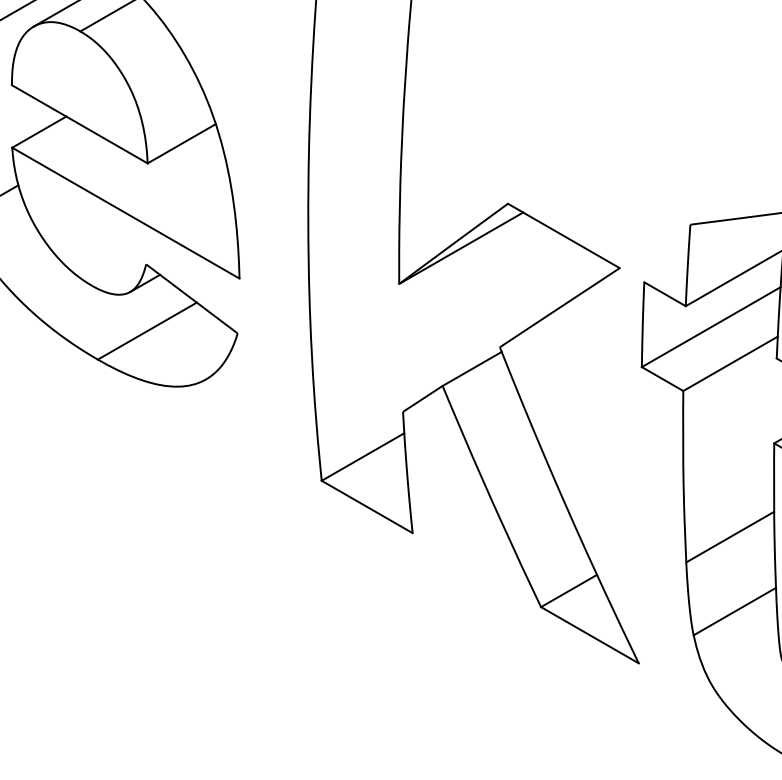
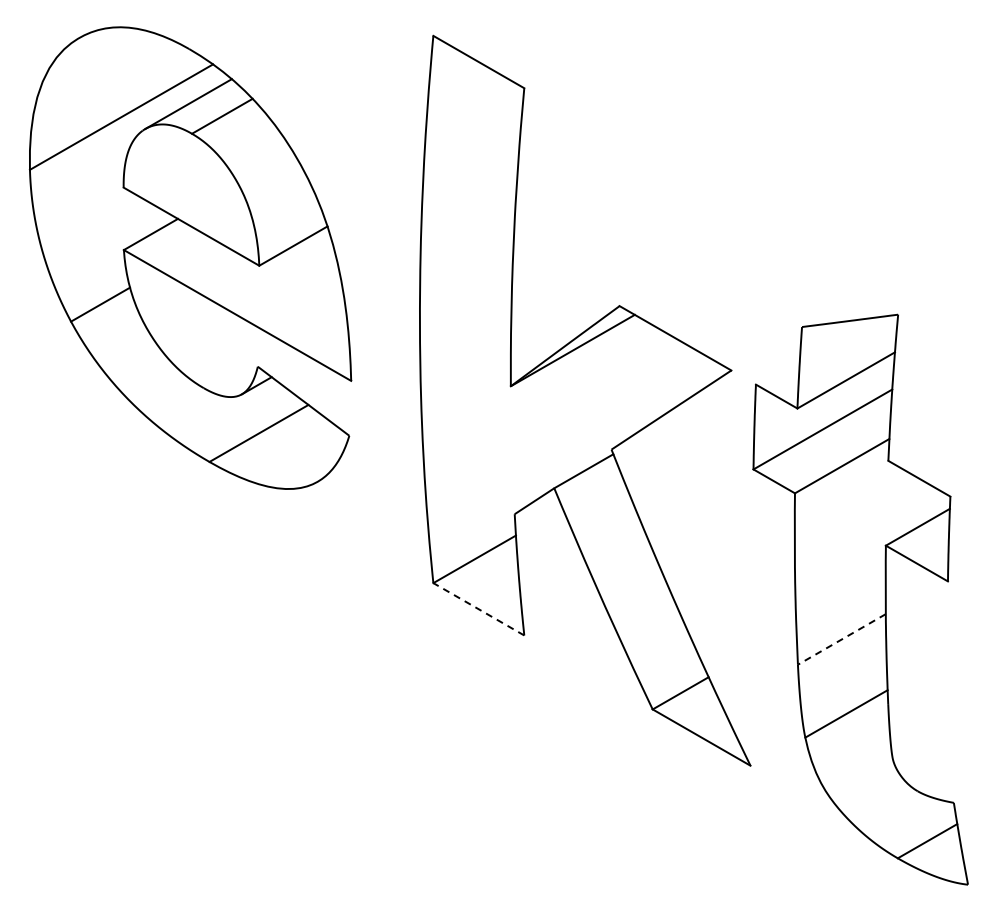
line: (366, 507) -> (478, 609), solid -> dashed
line: (729, 537) -> (841, 639), solid -> dashed

